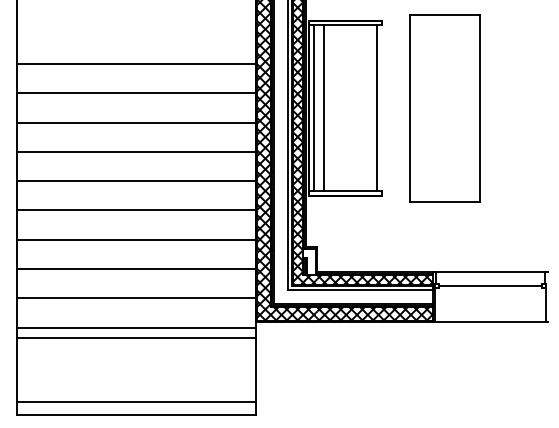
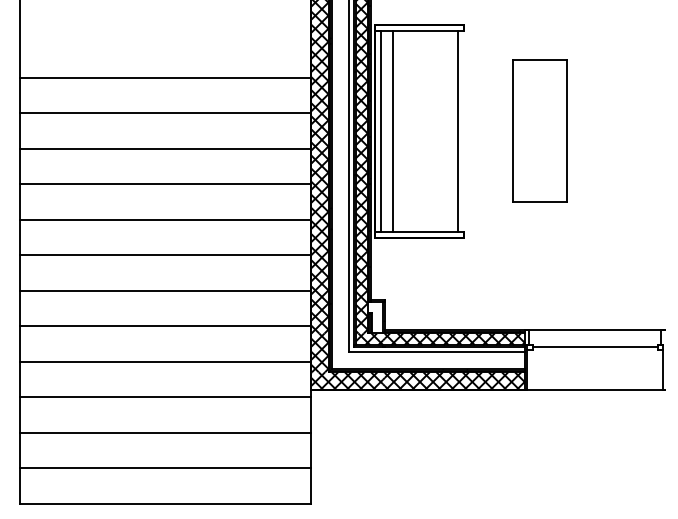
part: (444, 108) -> (539, 131), size x0.62
line: (136, 337) -> (165, 432), moved
line: (136, 402) -> (165, 468), moved

